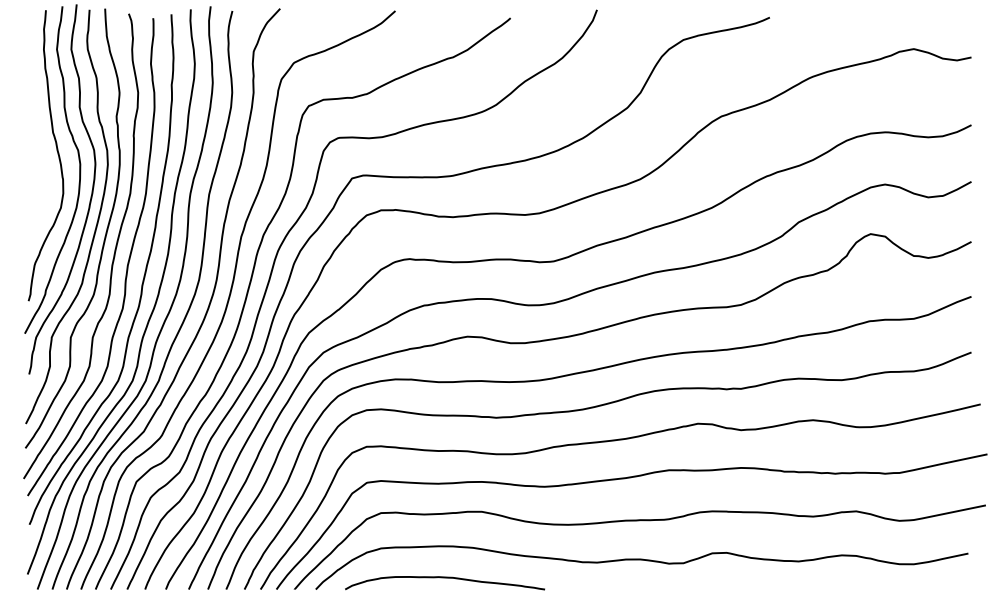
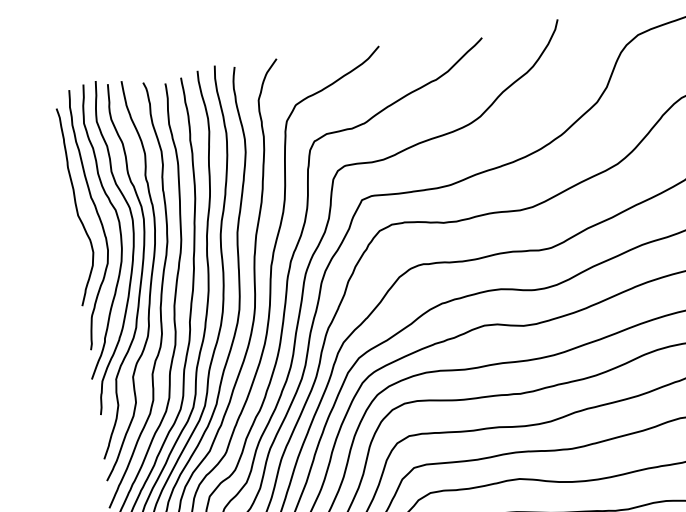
curve: (35, 139) -> (76, 206), added

